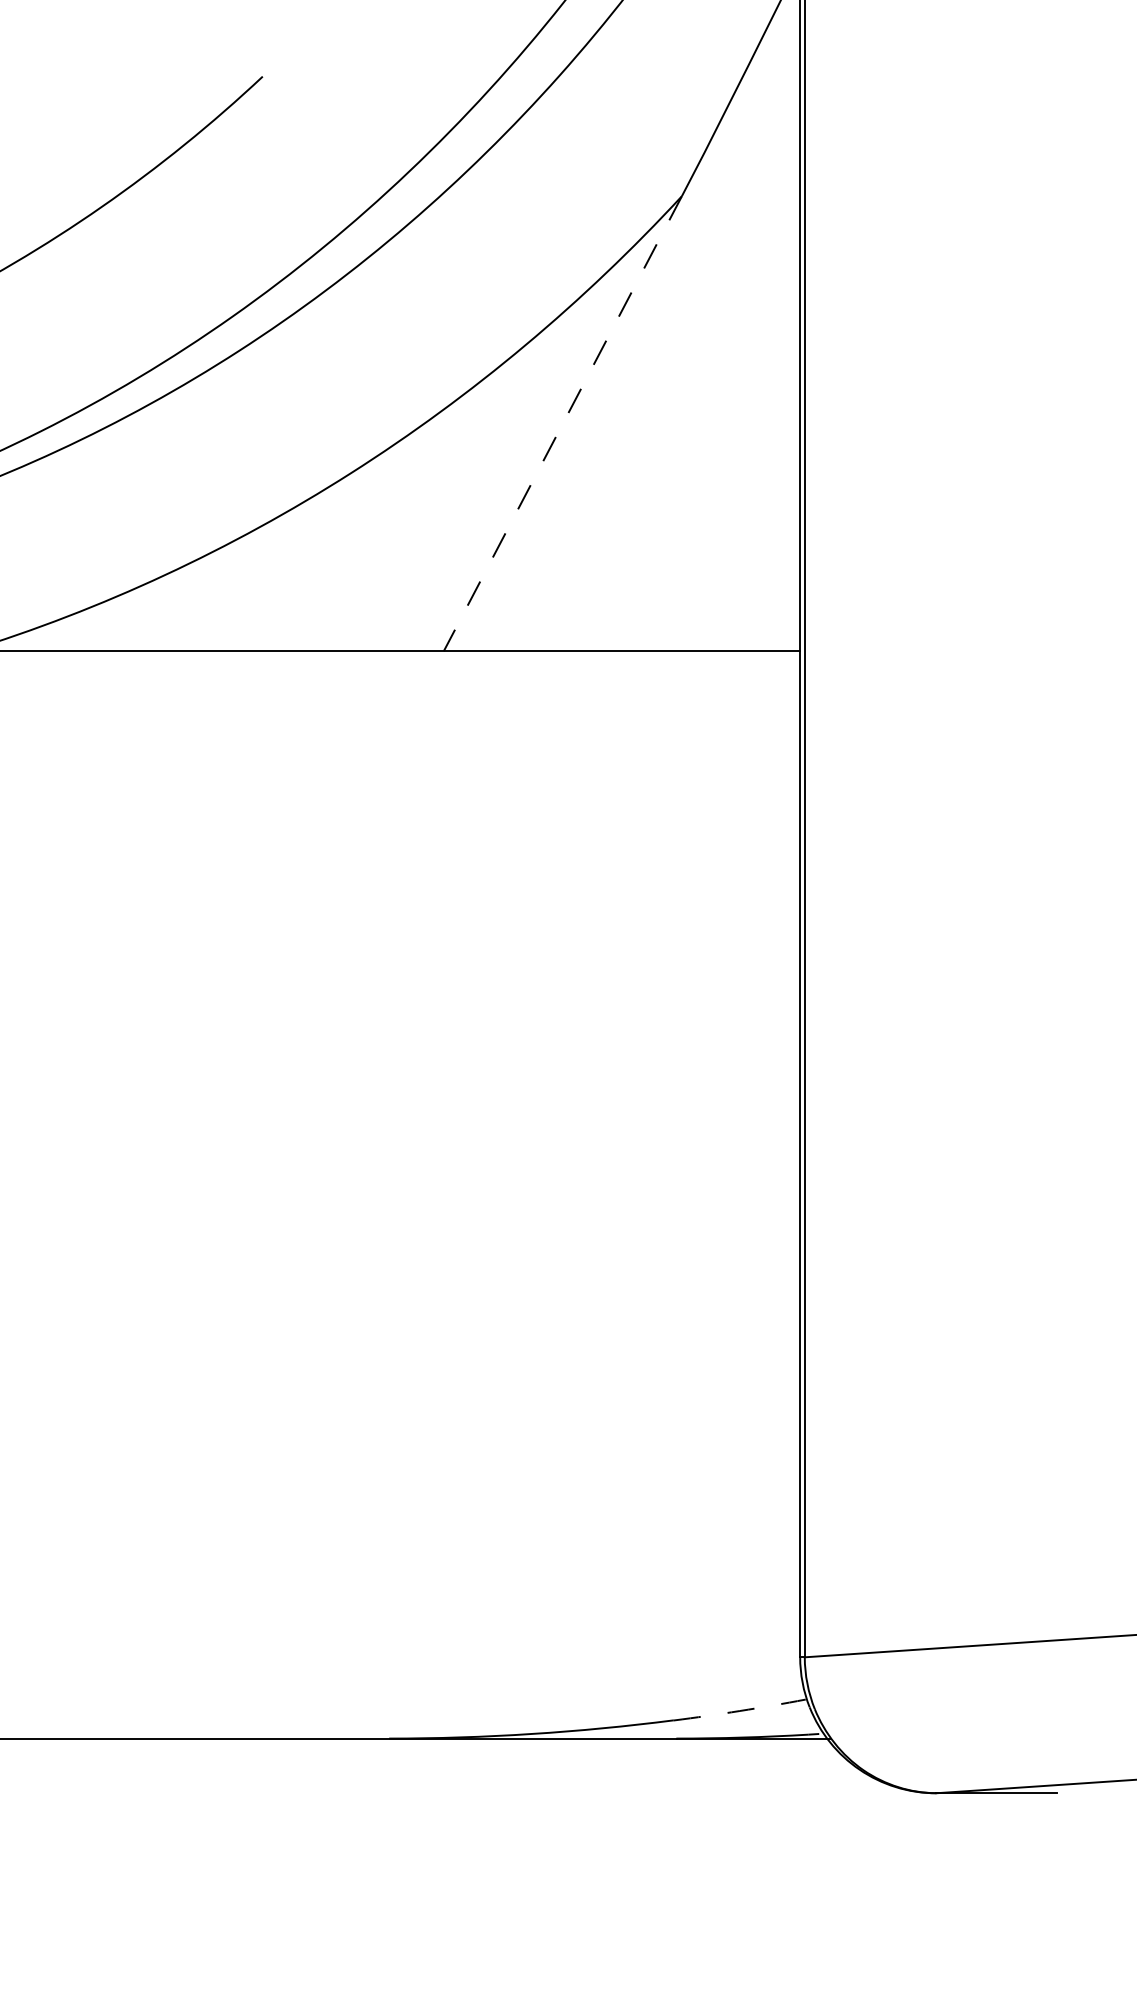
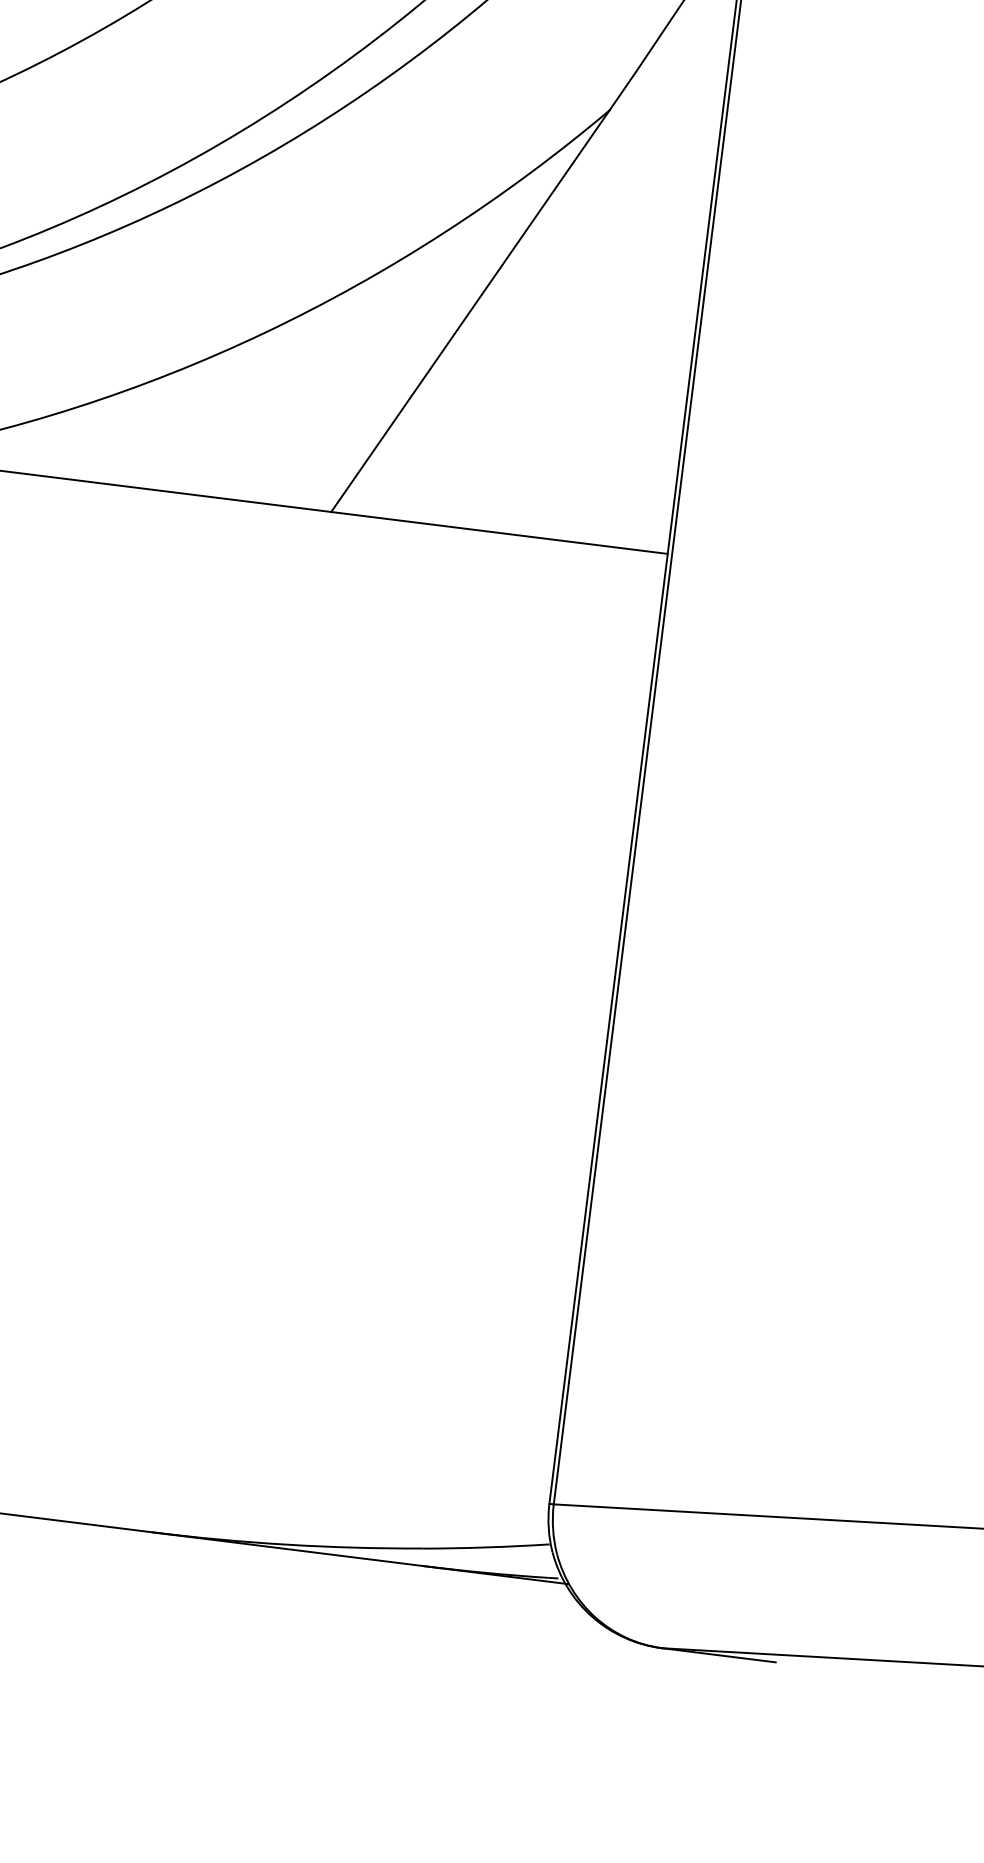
line: (562, 423) -> (470, 310), dashed -> solid
arc: (739, 1711) -> (485, 1547), dashed -> solid

